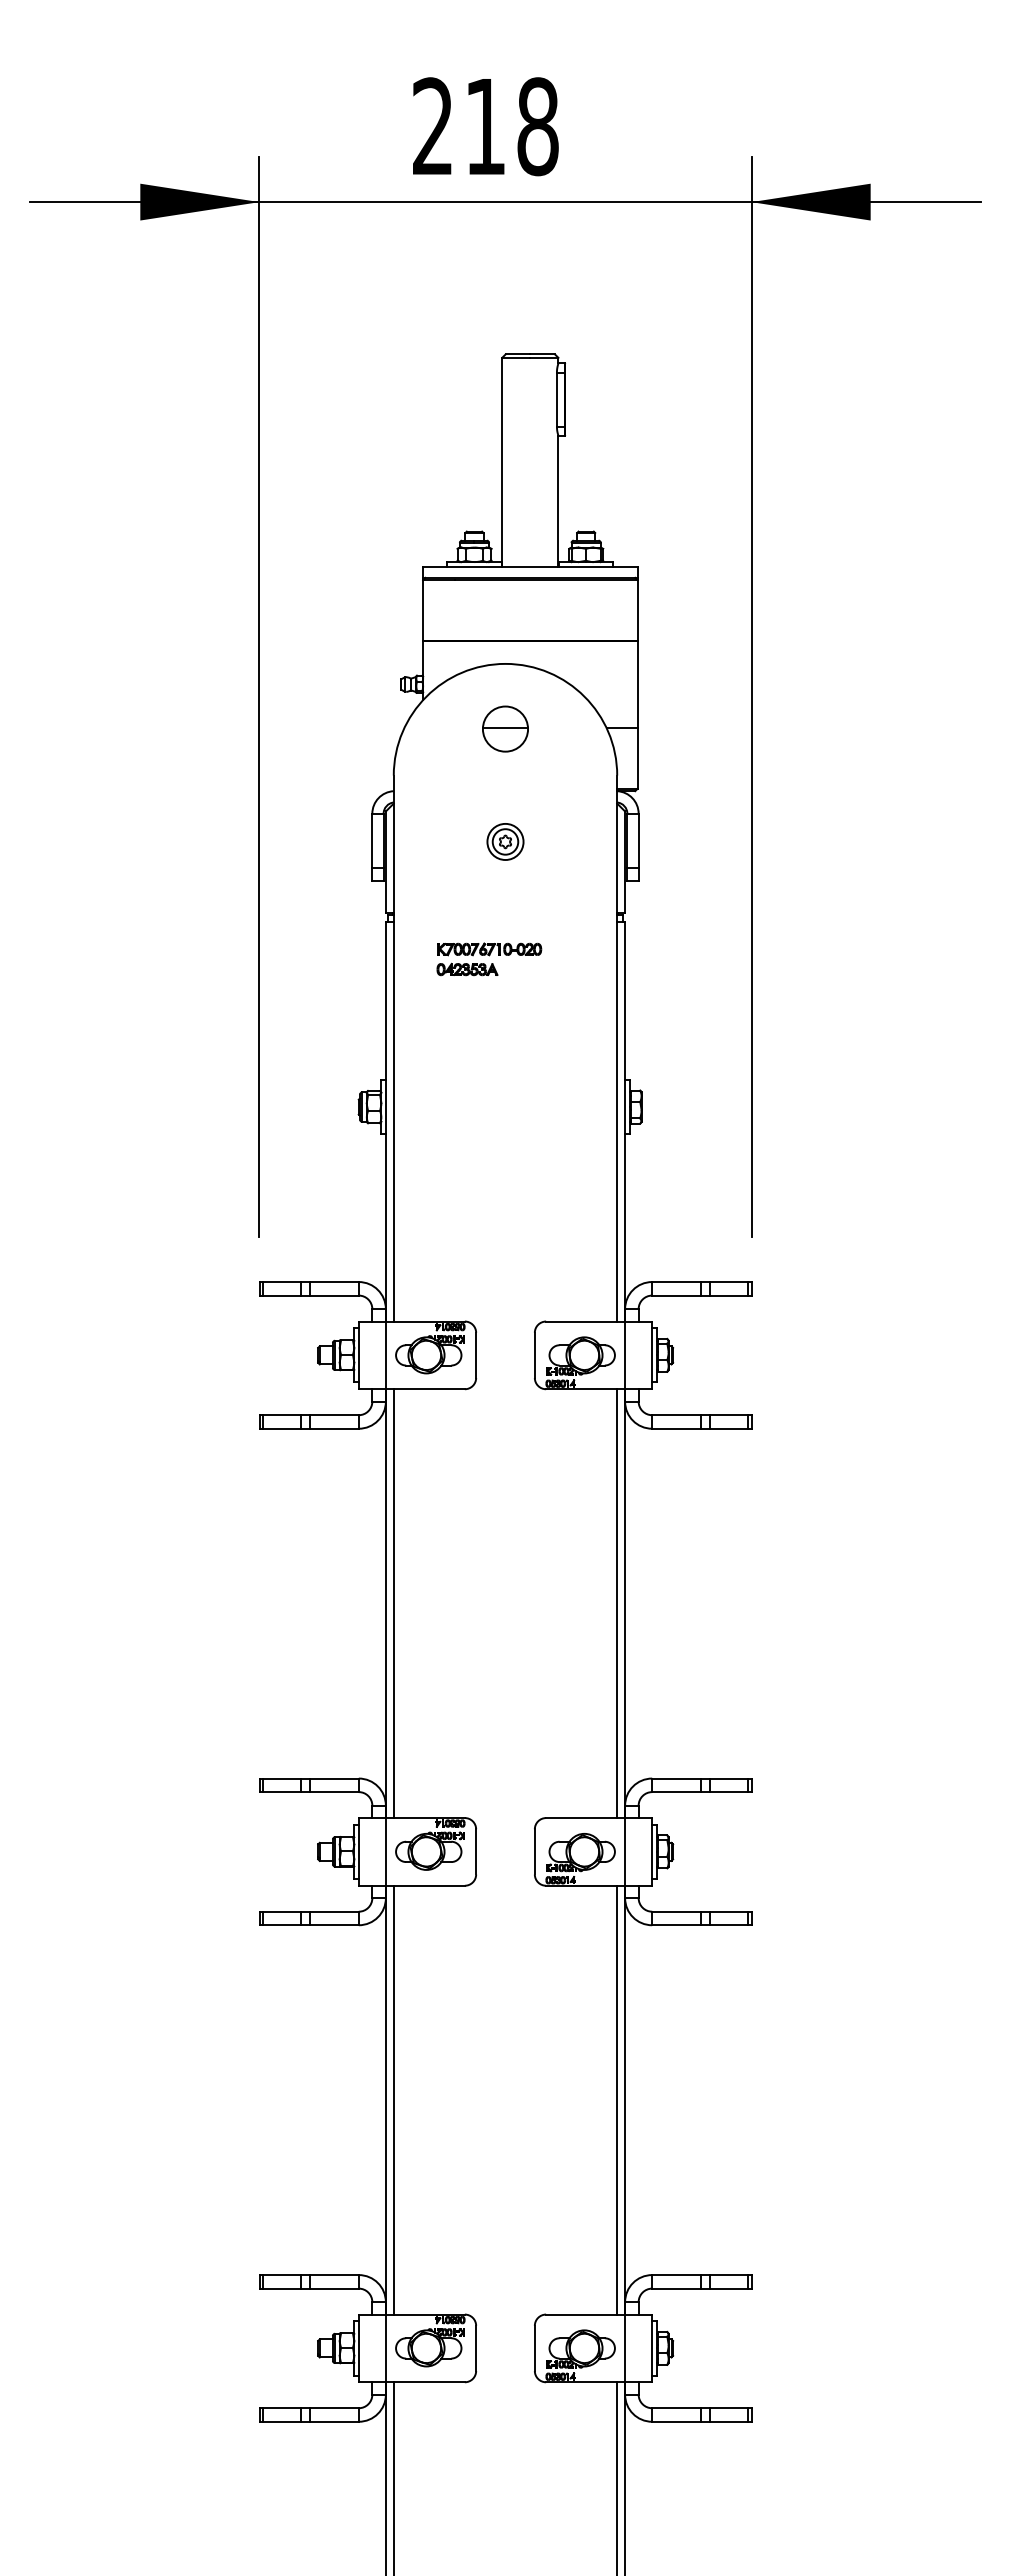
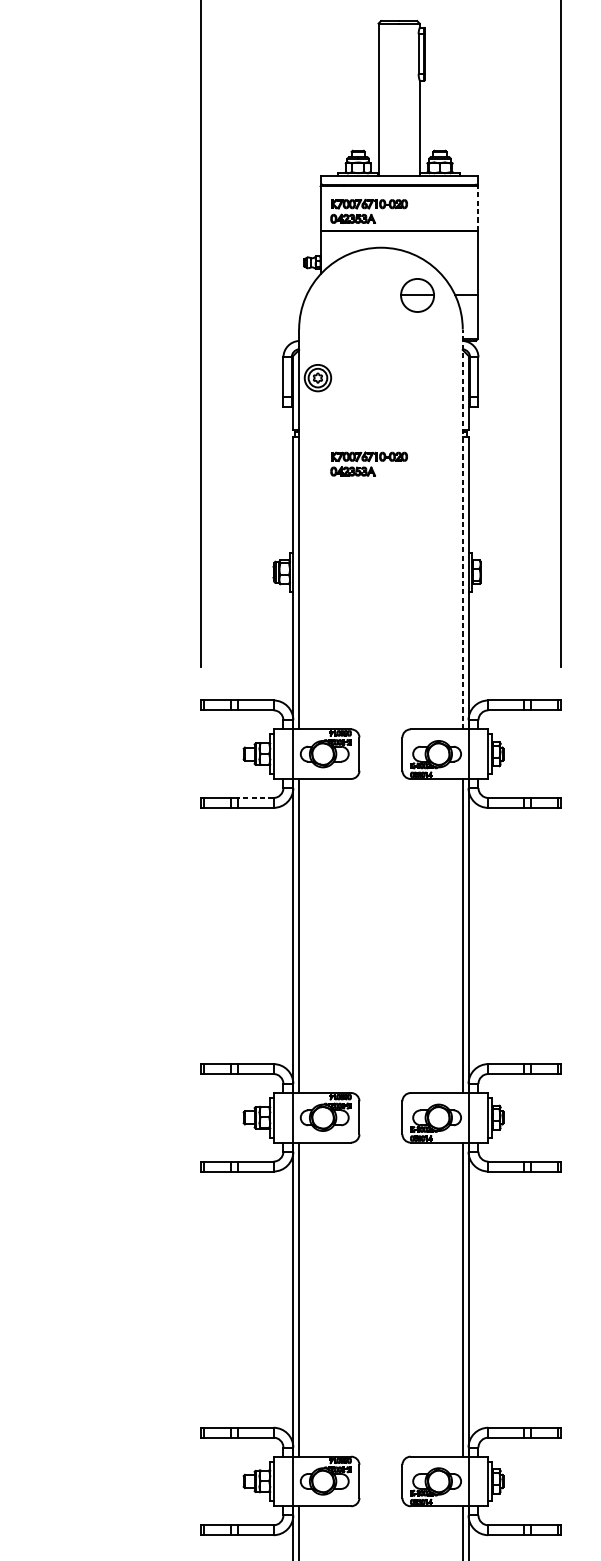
line: (637, 610) -> (477, 208), solid -> dashed
part: (489, 614) -> (369, 211), added
part: (505, 728) -> (417, 295), moved
part: (505, 841) -> (317, 377), moved
line: (617, 1048) -> (462, 529), solid -> dashed
line: (334, 1415) -> (255, 798), solid -> dashed

